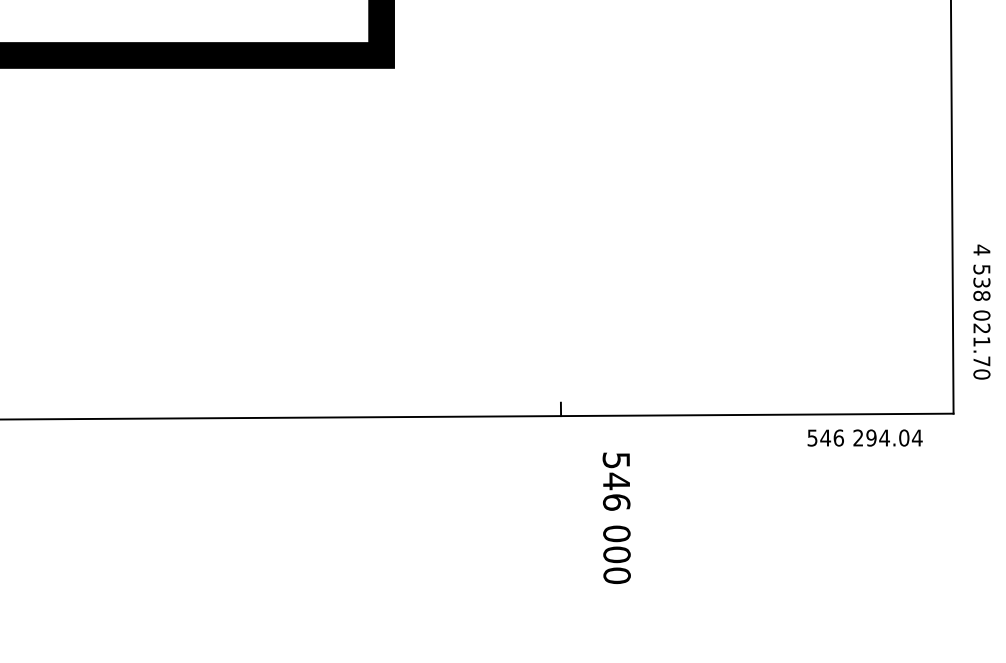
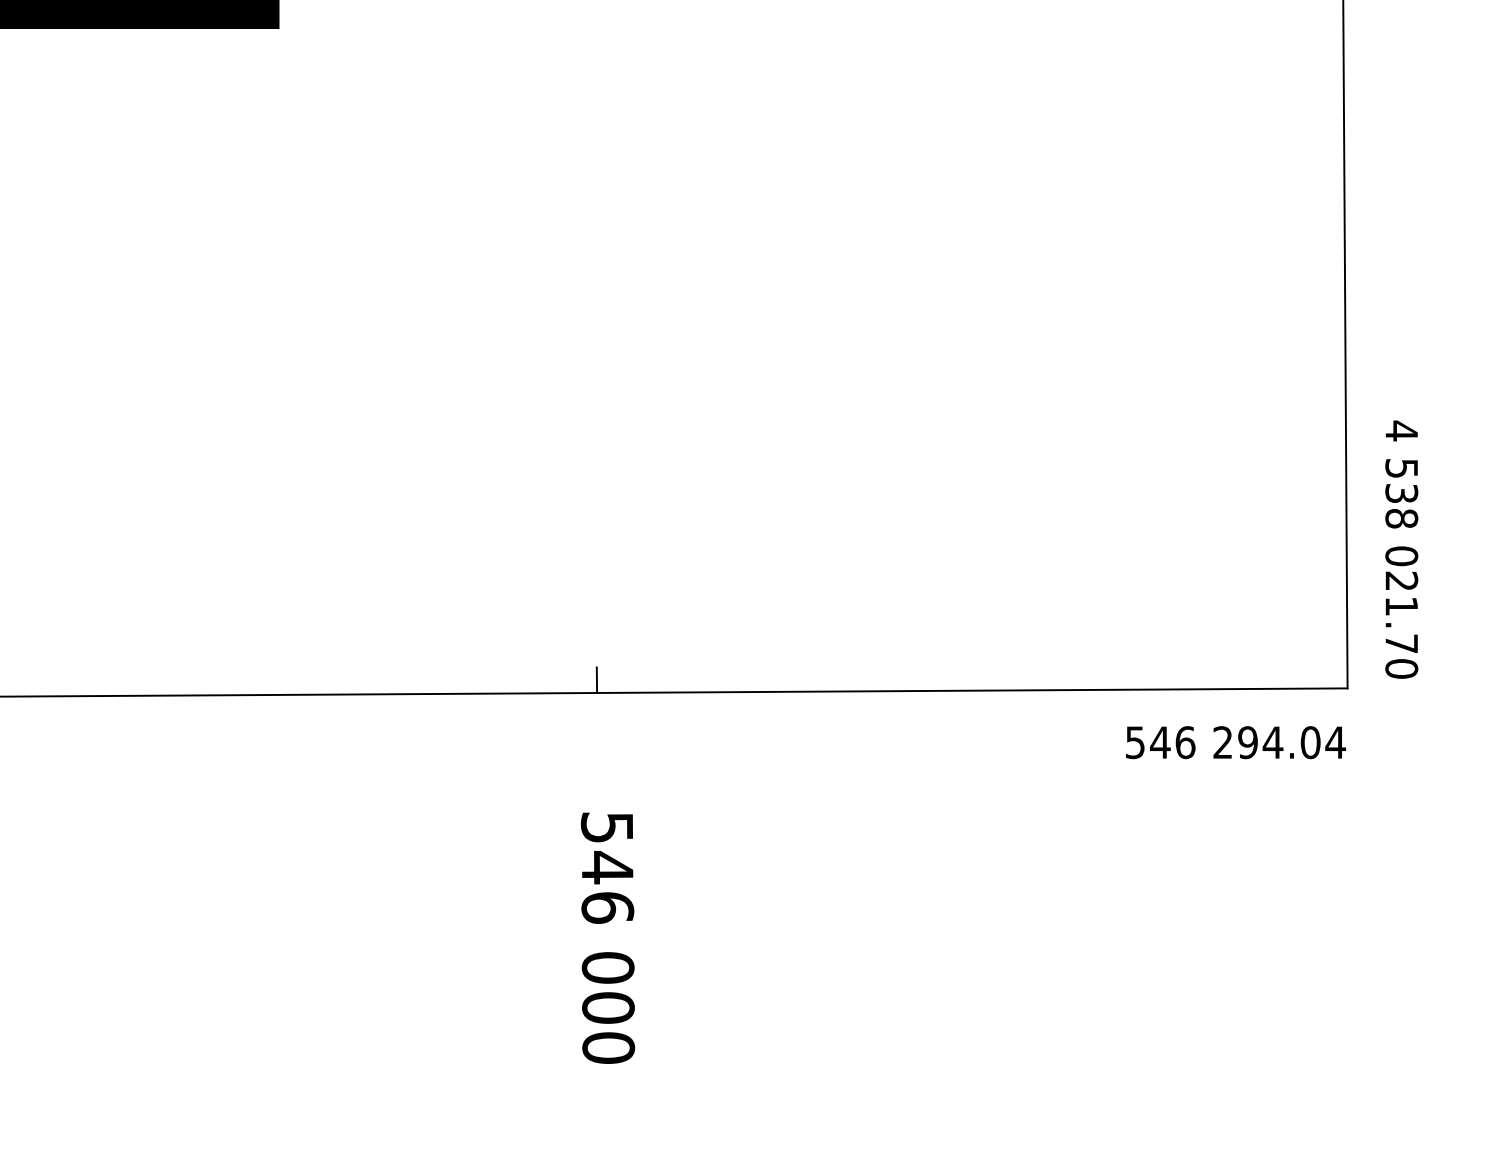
text: (981, 311) -> (1400, 548), moved
text: (864, 437) -> (1234, 741), moved
text: (616, 517) -> (607, 936), moved

